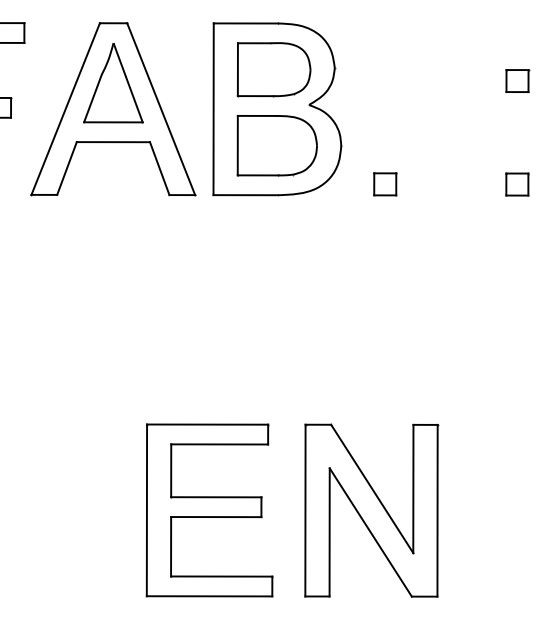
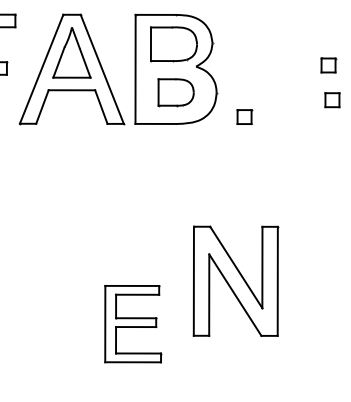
part: (517, 81) -> (328, 65), moved
part: (278, 145) -> (176, 92), size x0.7
part: (517, 185) -> (332, 100), moved
part: (210, 509) -> (133, 323), size x0.7
part: (370, 509) -> (235, 280), moved

